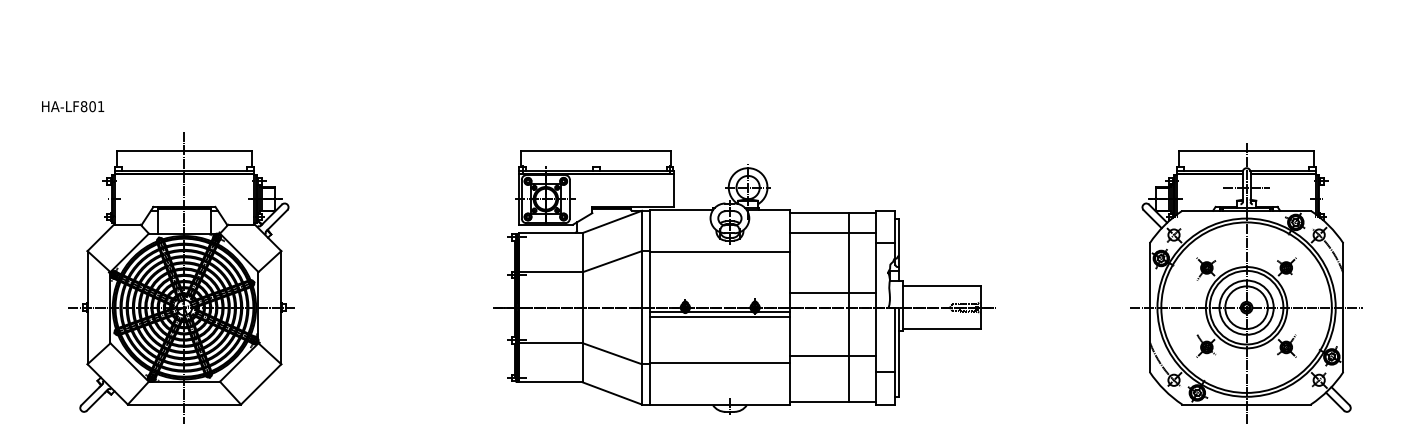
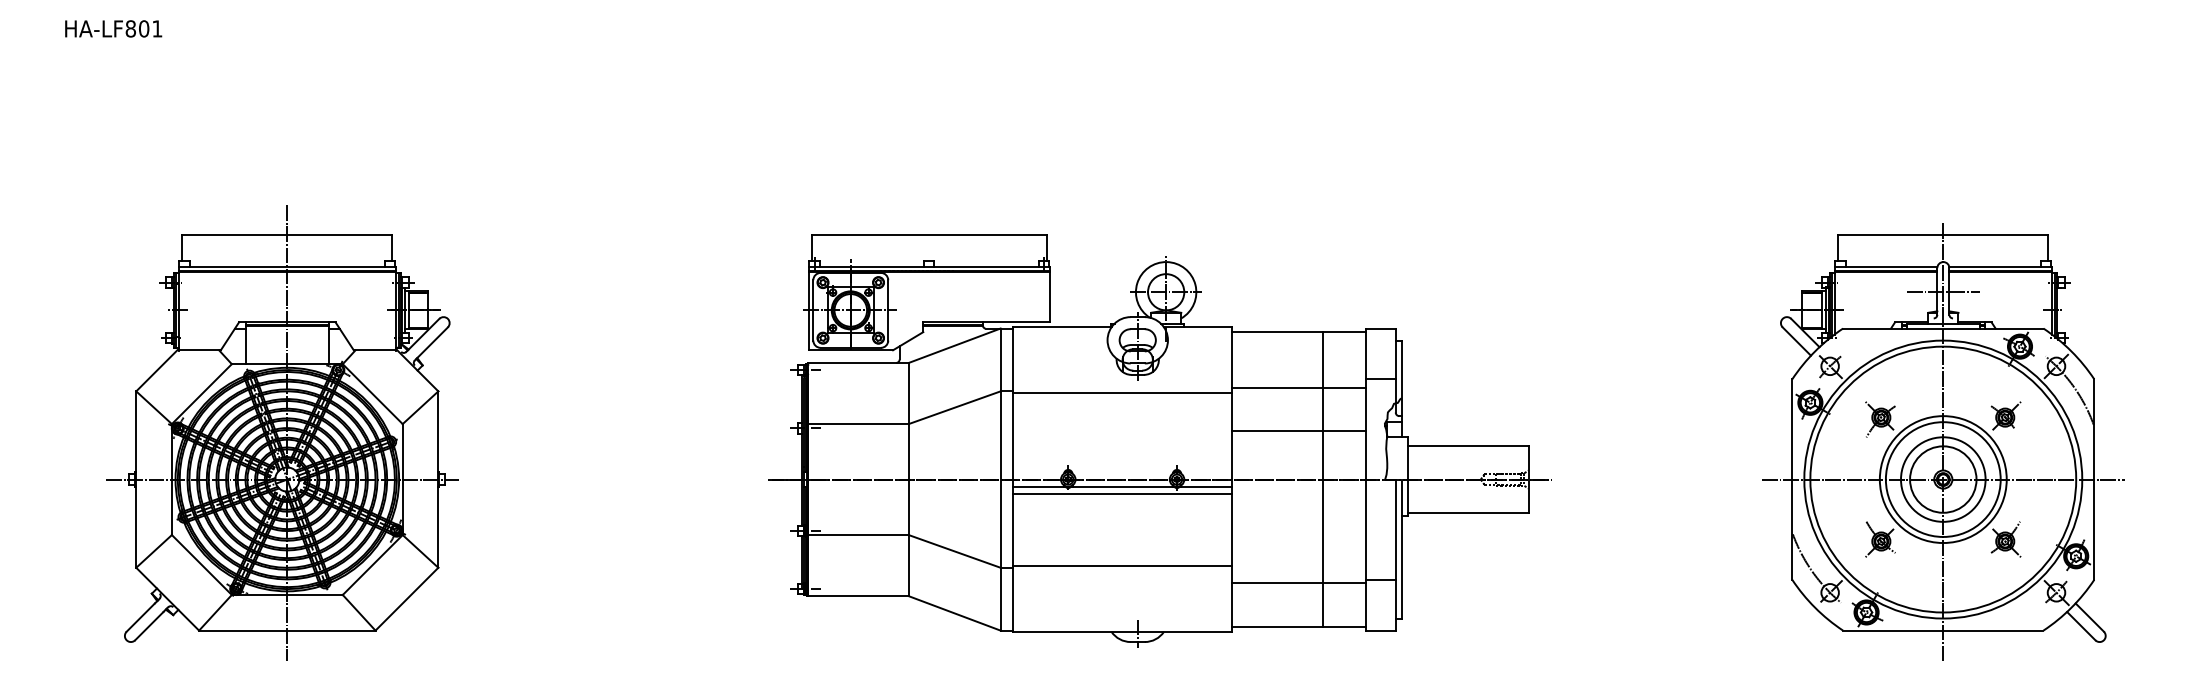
text: (73, 106) -> (114, 28), moved
line: (833, 232) -> (1299, 387), moved
line: (833, 292) -> (1299, 430), moved
line: (833, 356) -> (1299, 583), moved

